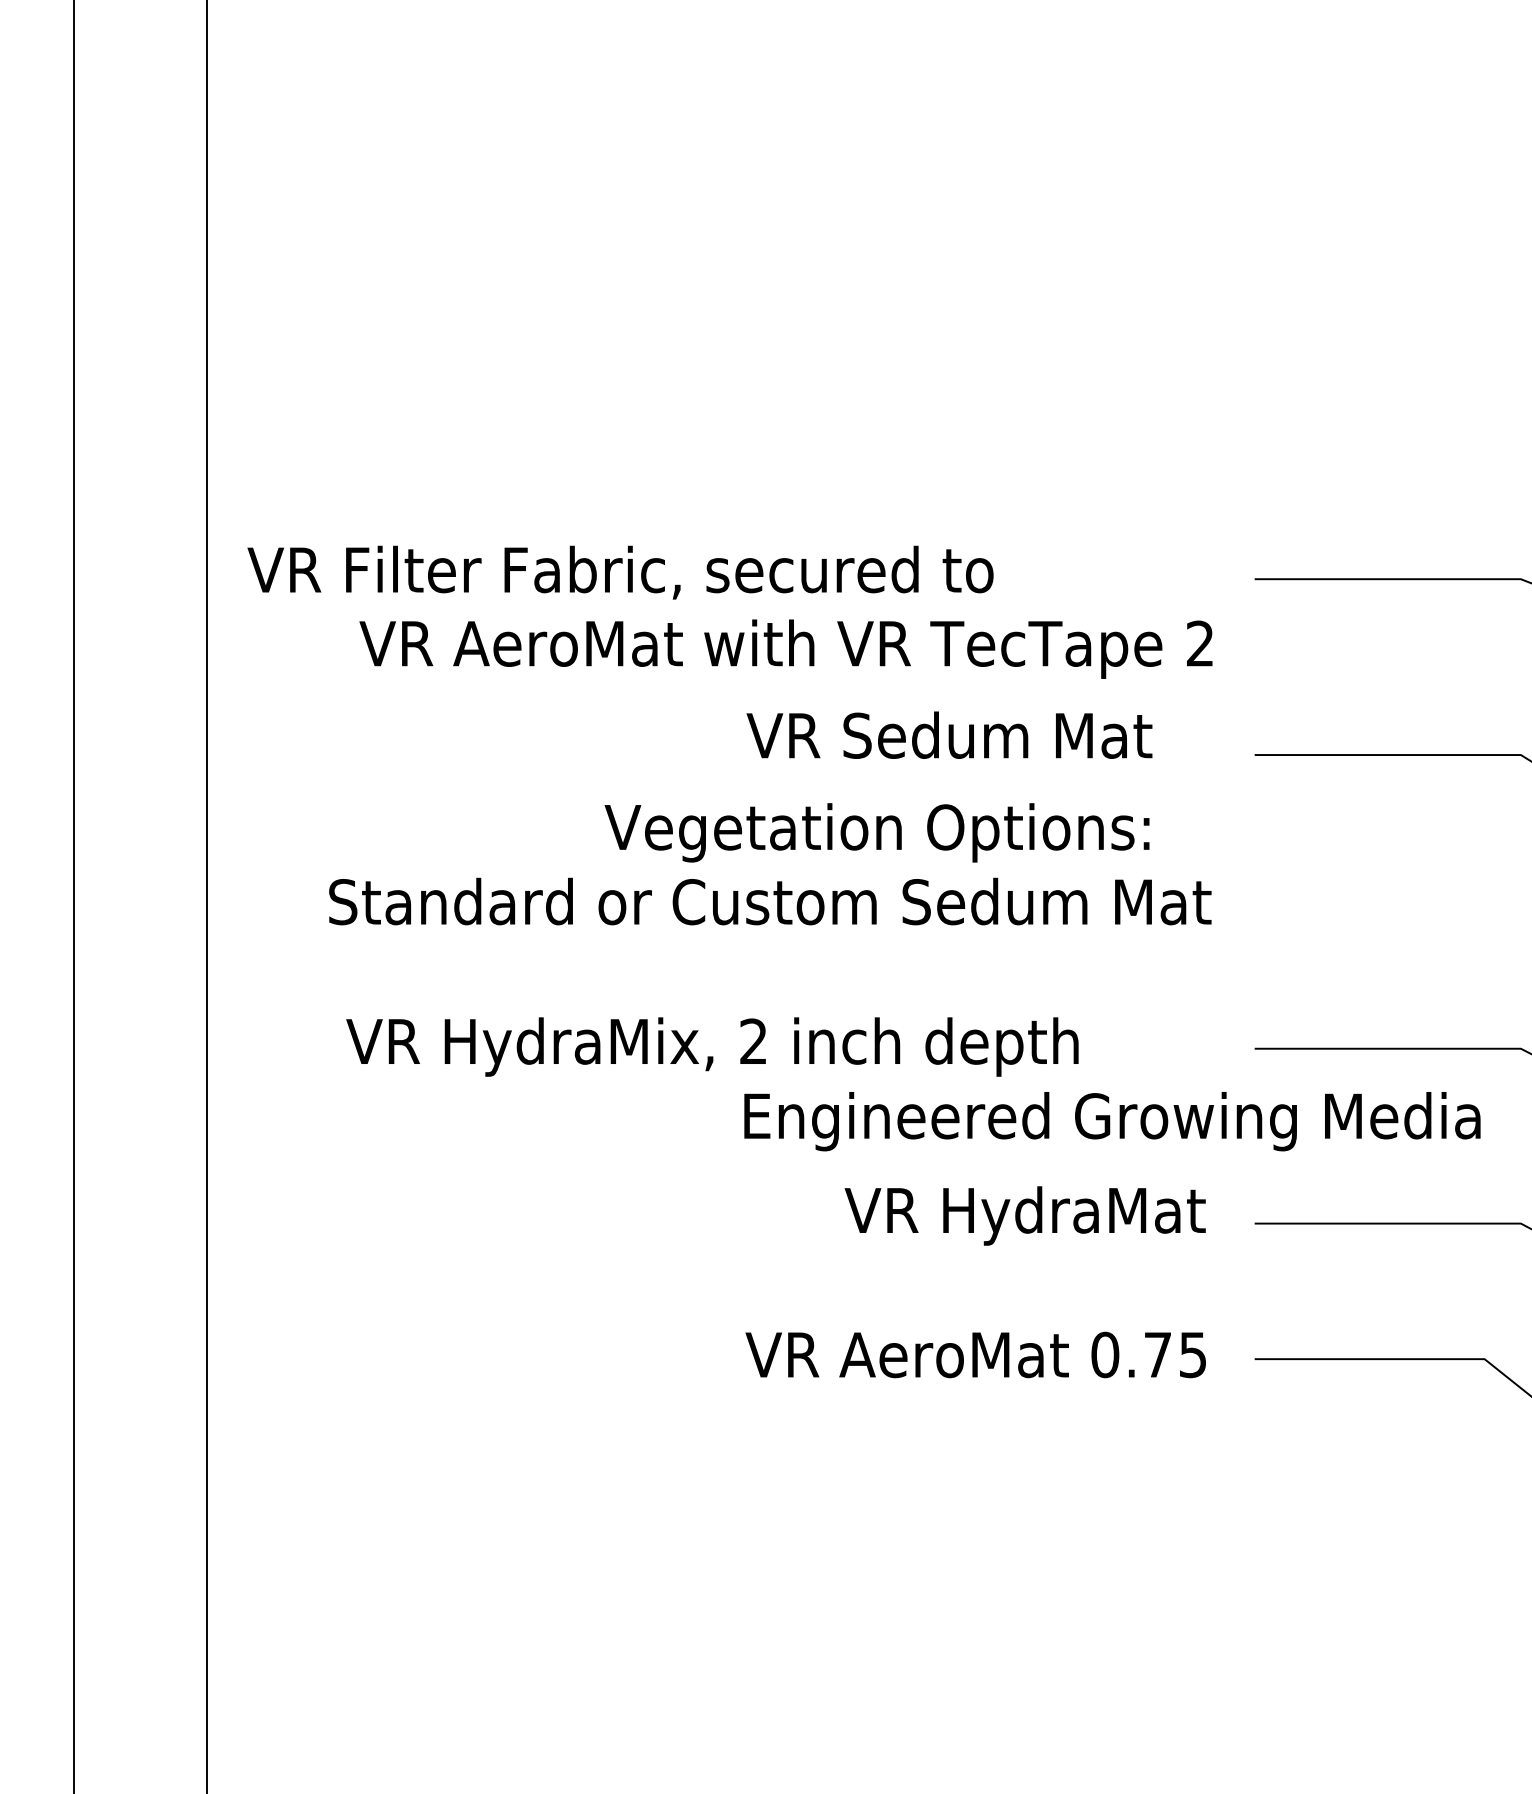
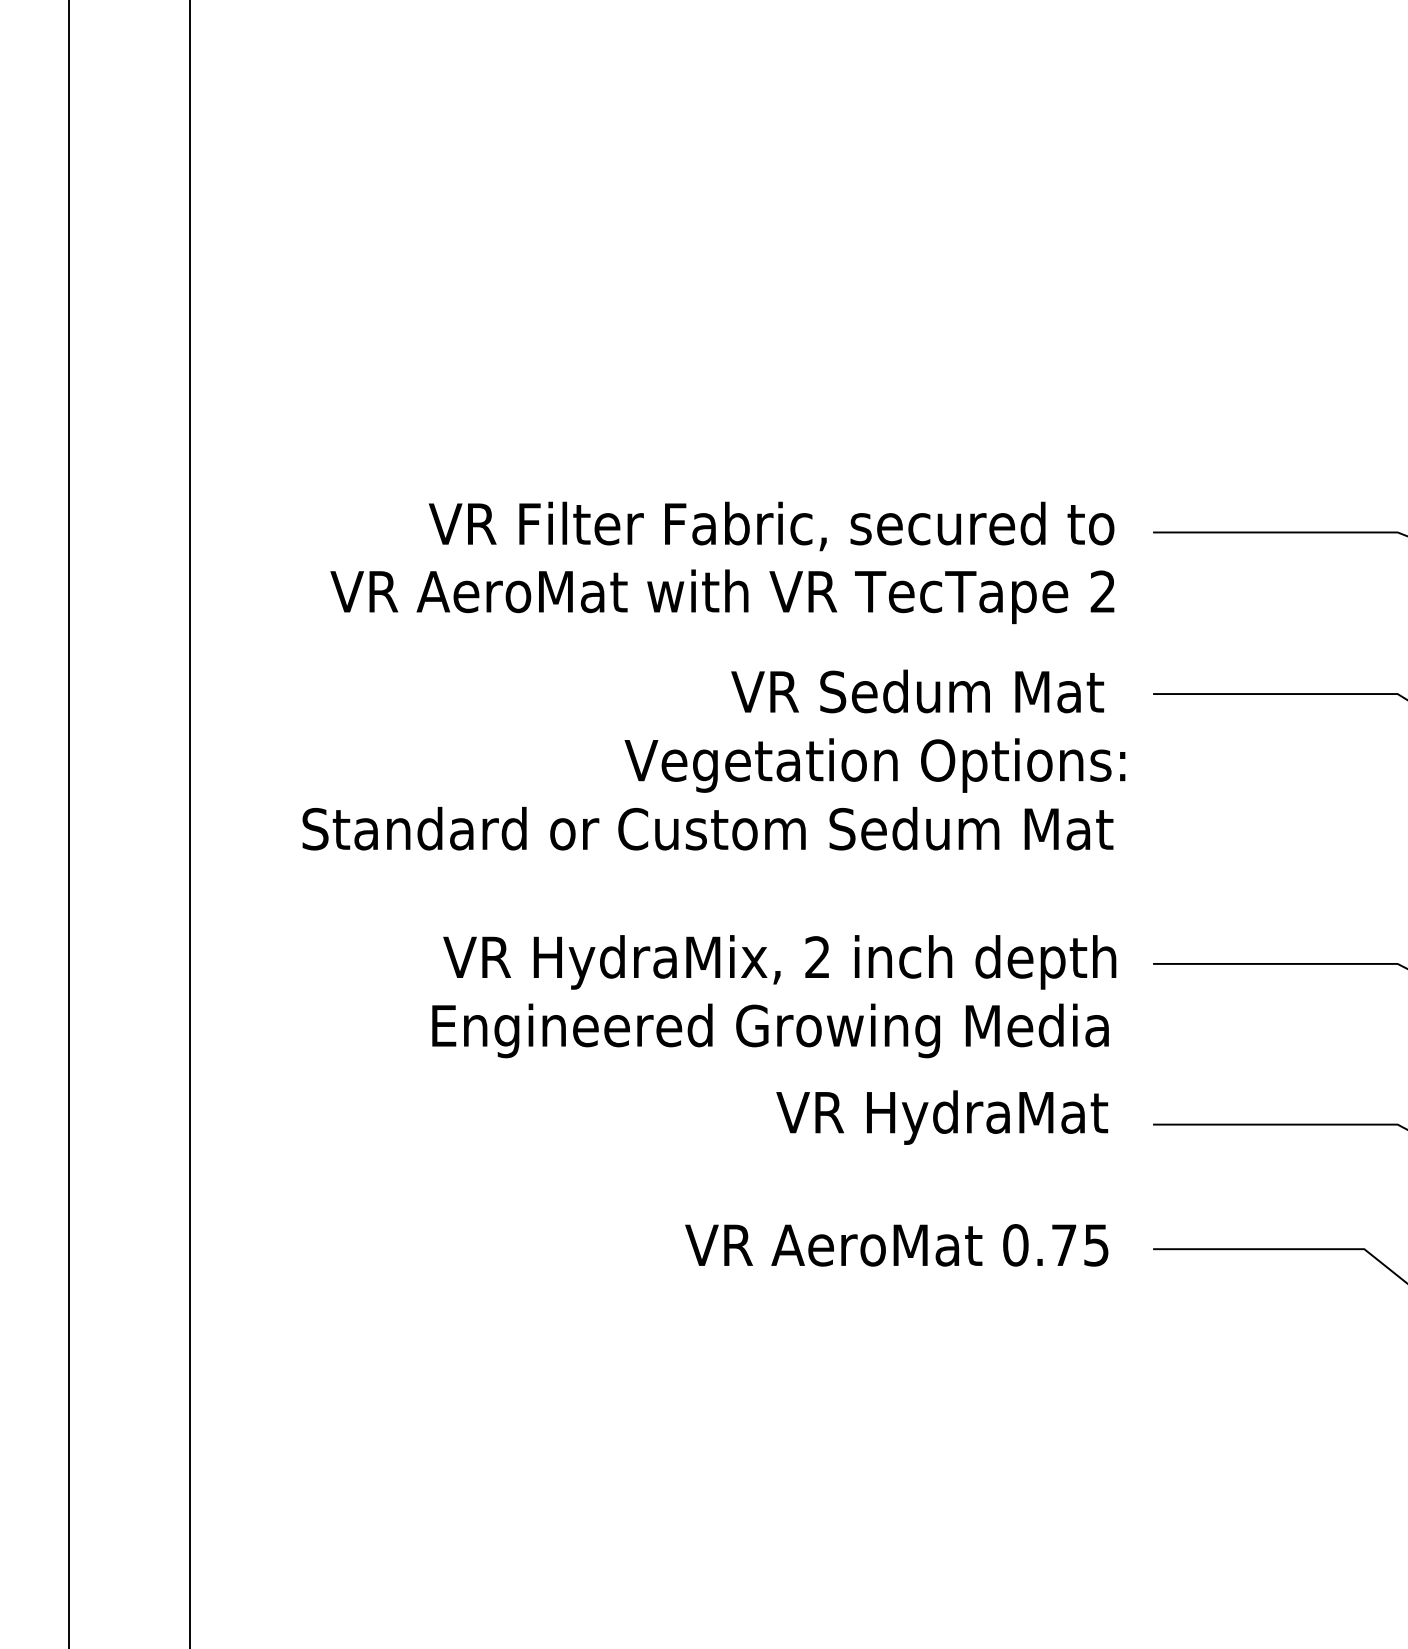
text: (620, 572) -> (771, 526), moved
text: (949, 734) -> (917, 690), moved
text: (876, 832) -> (874, 765), moved
text: (712, 1046) -> (779, 961), moved
text: (1112, 1121) -> (770, 1030), moved

